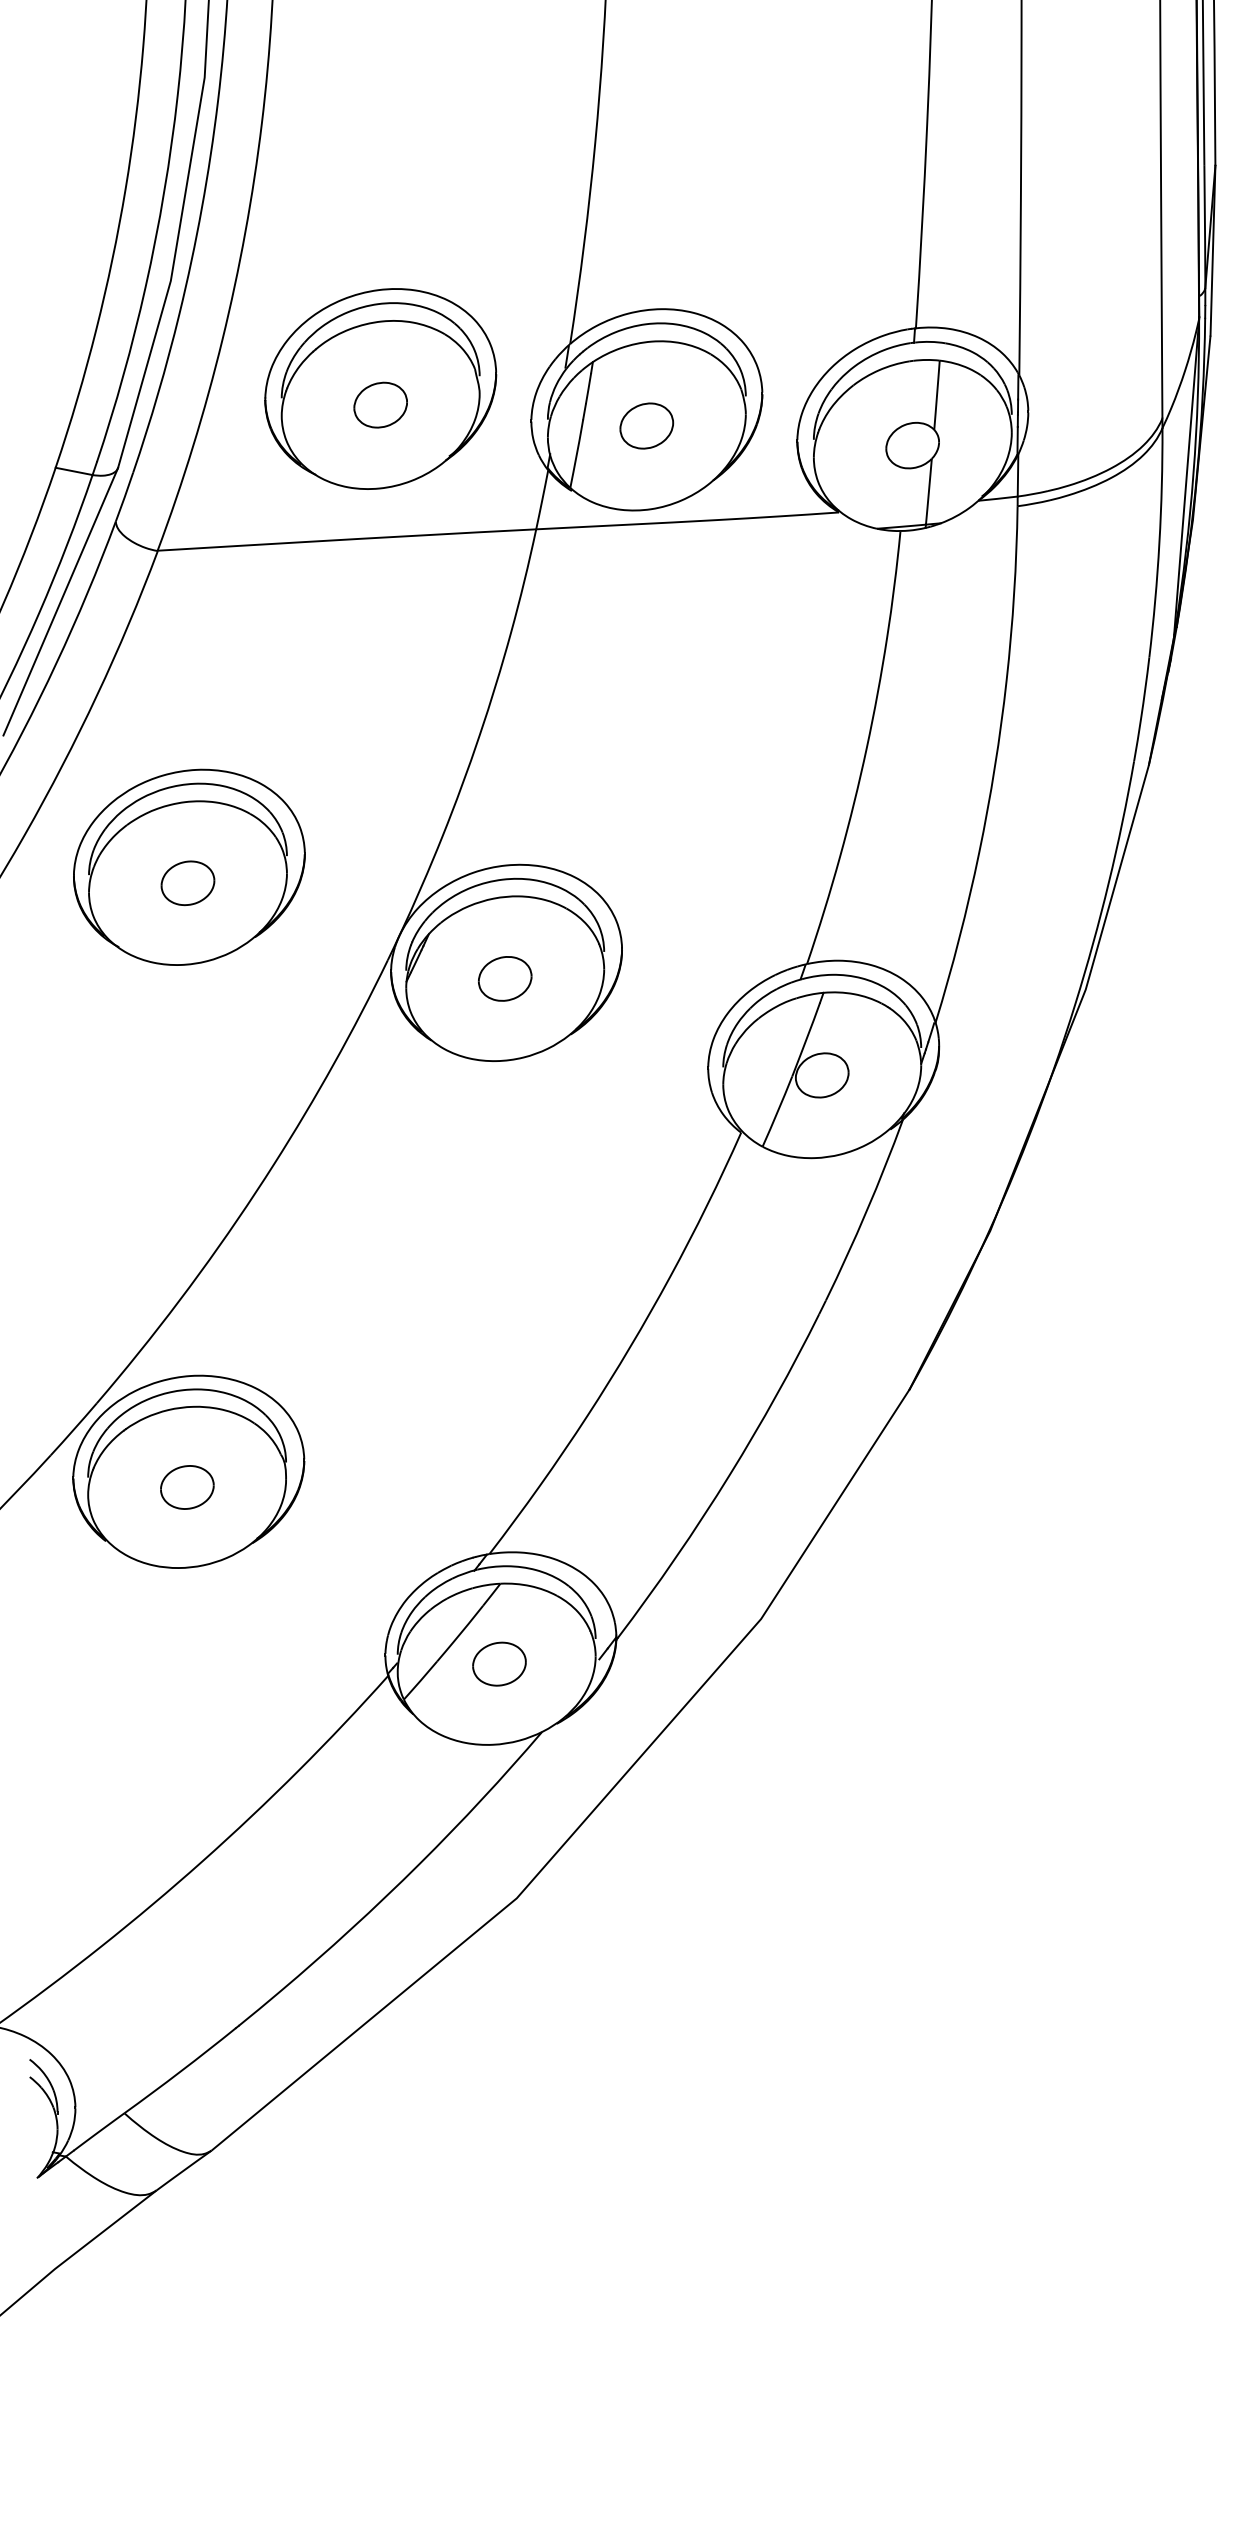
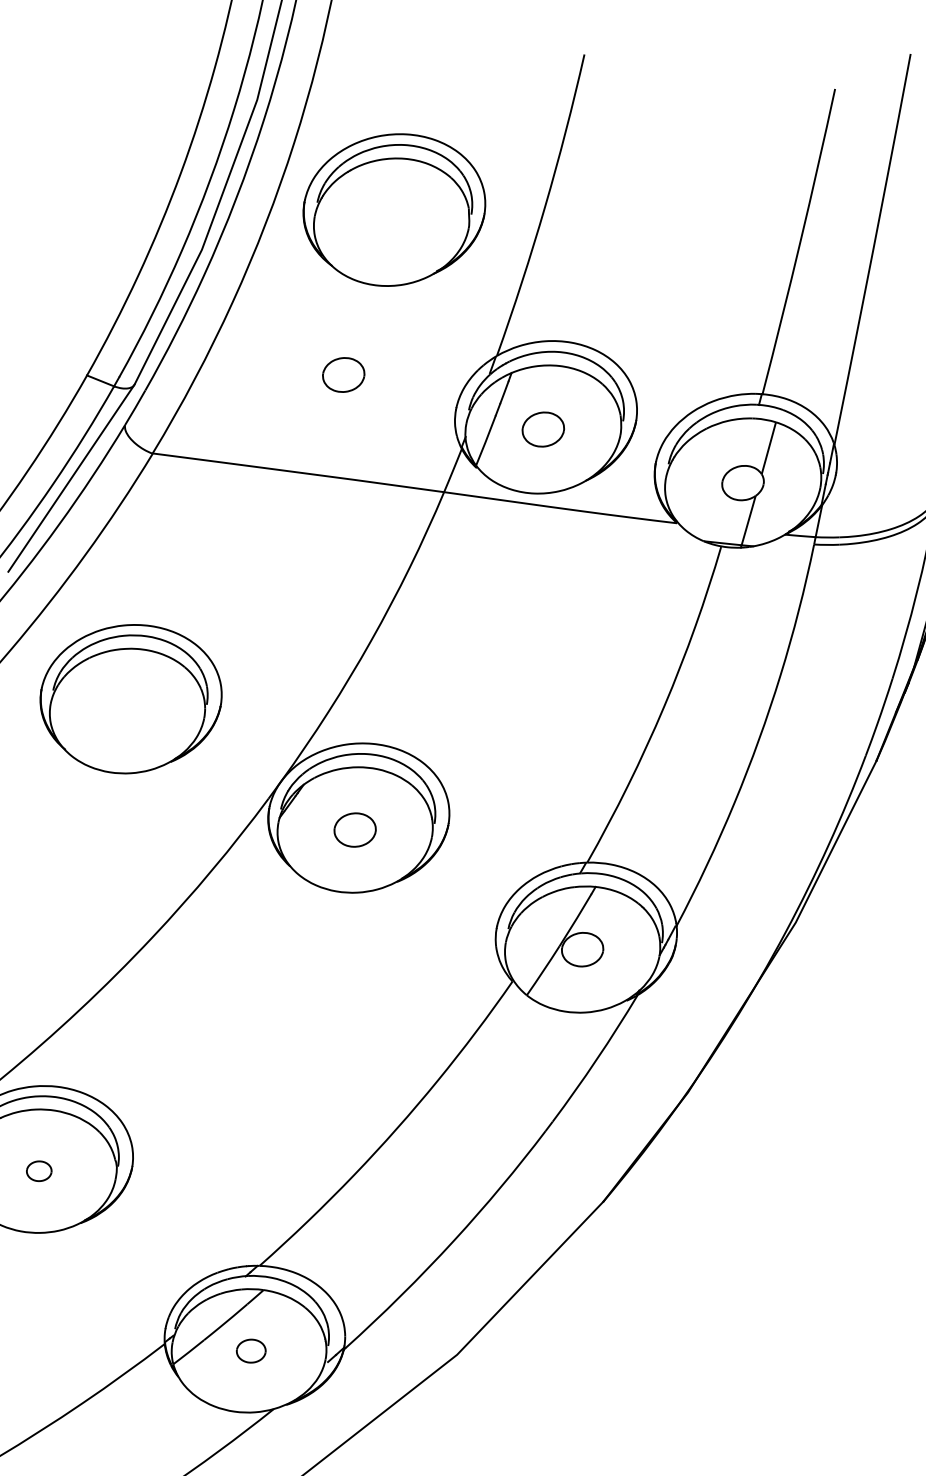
part: (380, 388) -> (394, 209), moved
part: (187, 883) -> (127, 711), removed
part: (187, 1487) -> (39, 1171), size x0.6
part: (499, 1663) -> (251, 1350), size x0.7

